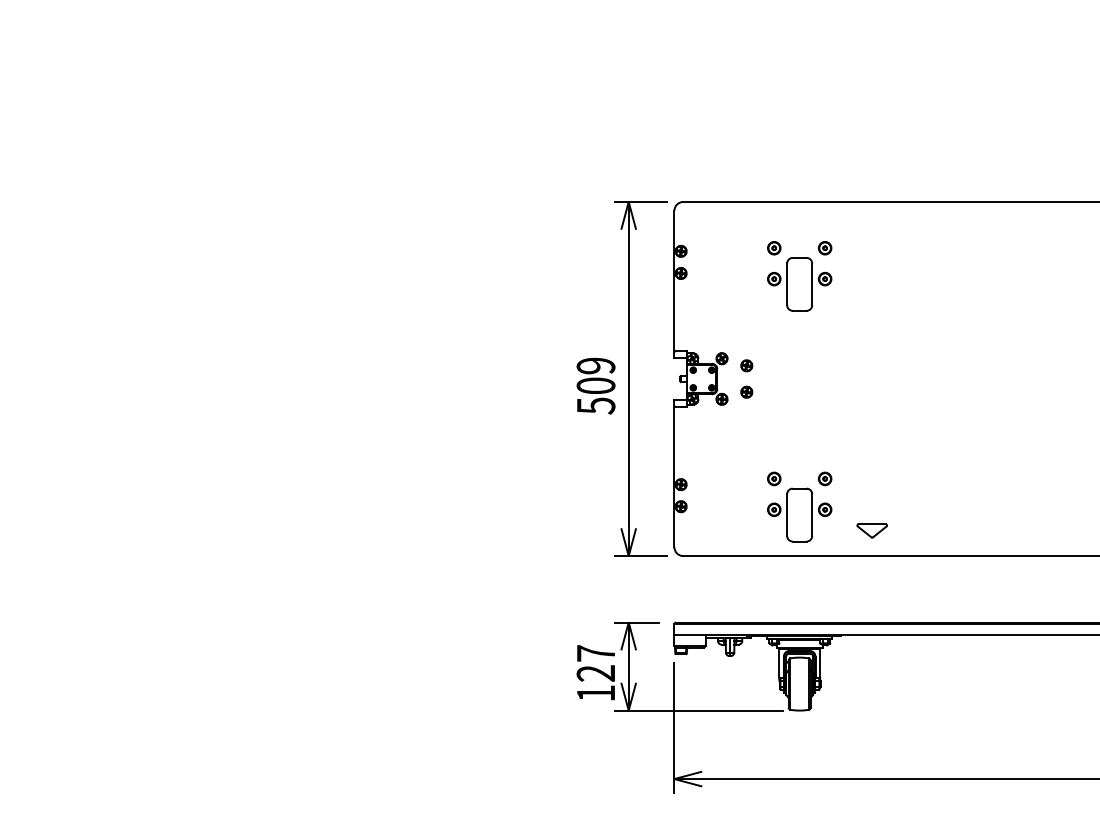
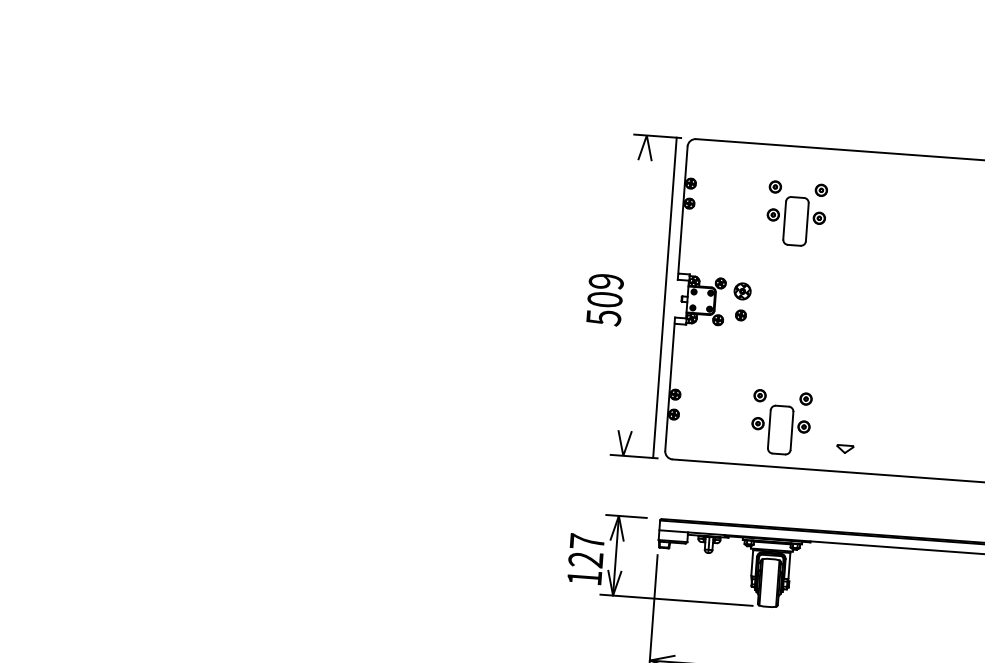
part: (746, 365) -> (742, 291), size x1.6
line: (628, 378) -> (664, 297), moved
part: (871, 530) -> (844, 448), size x0.6

